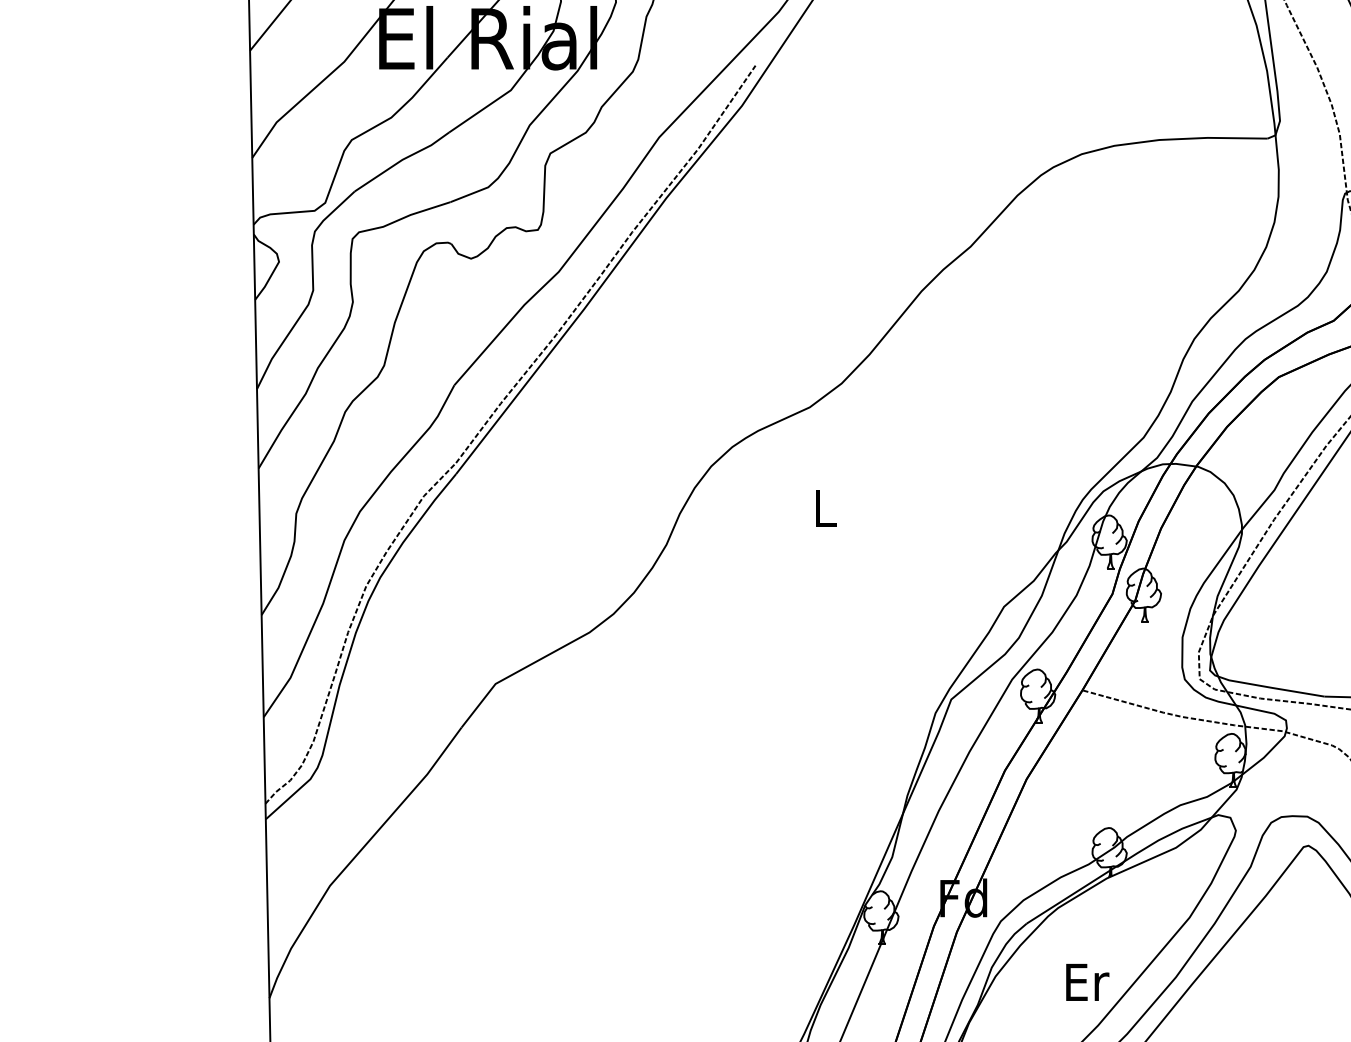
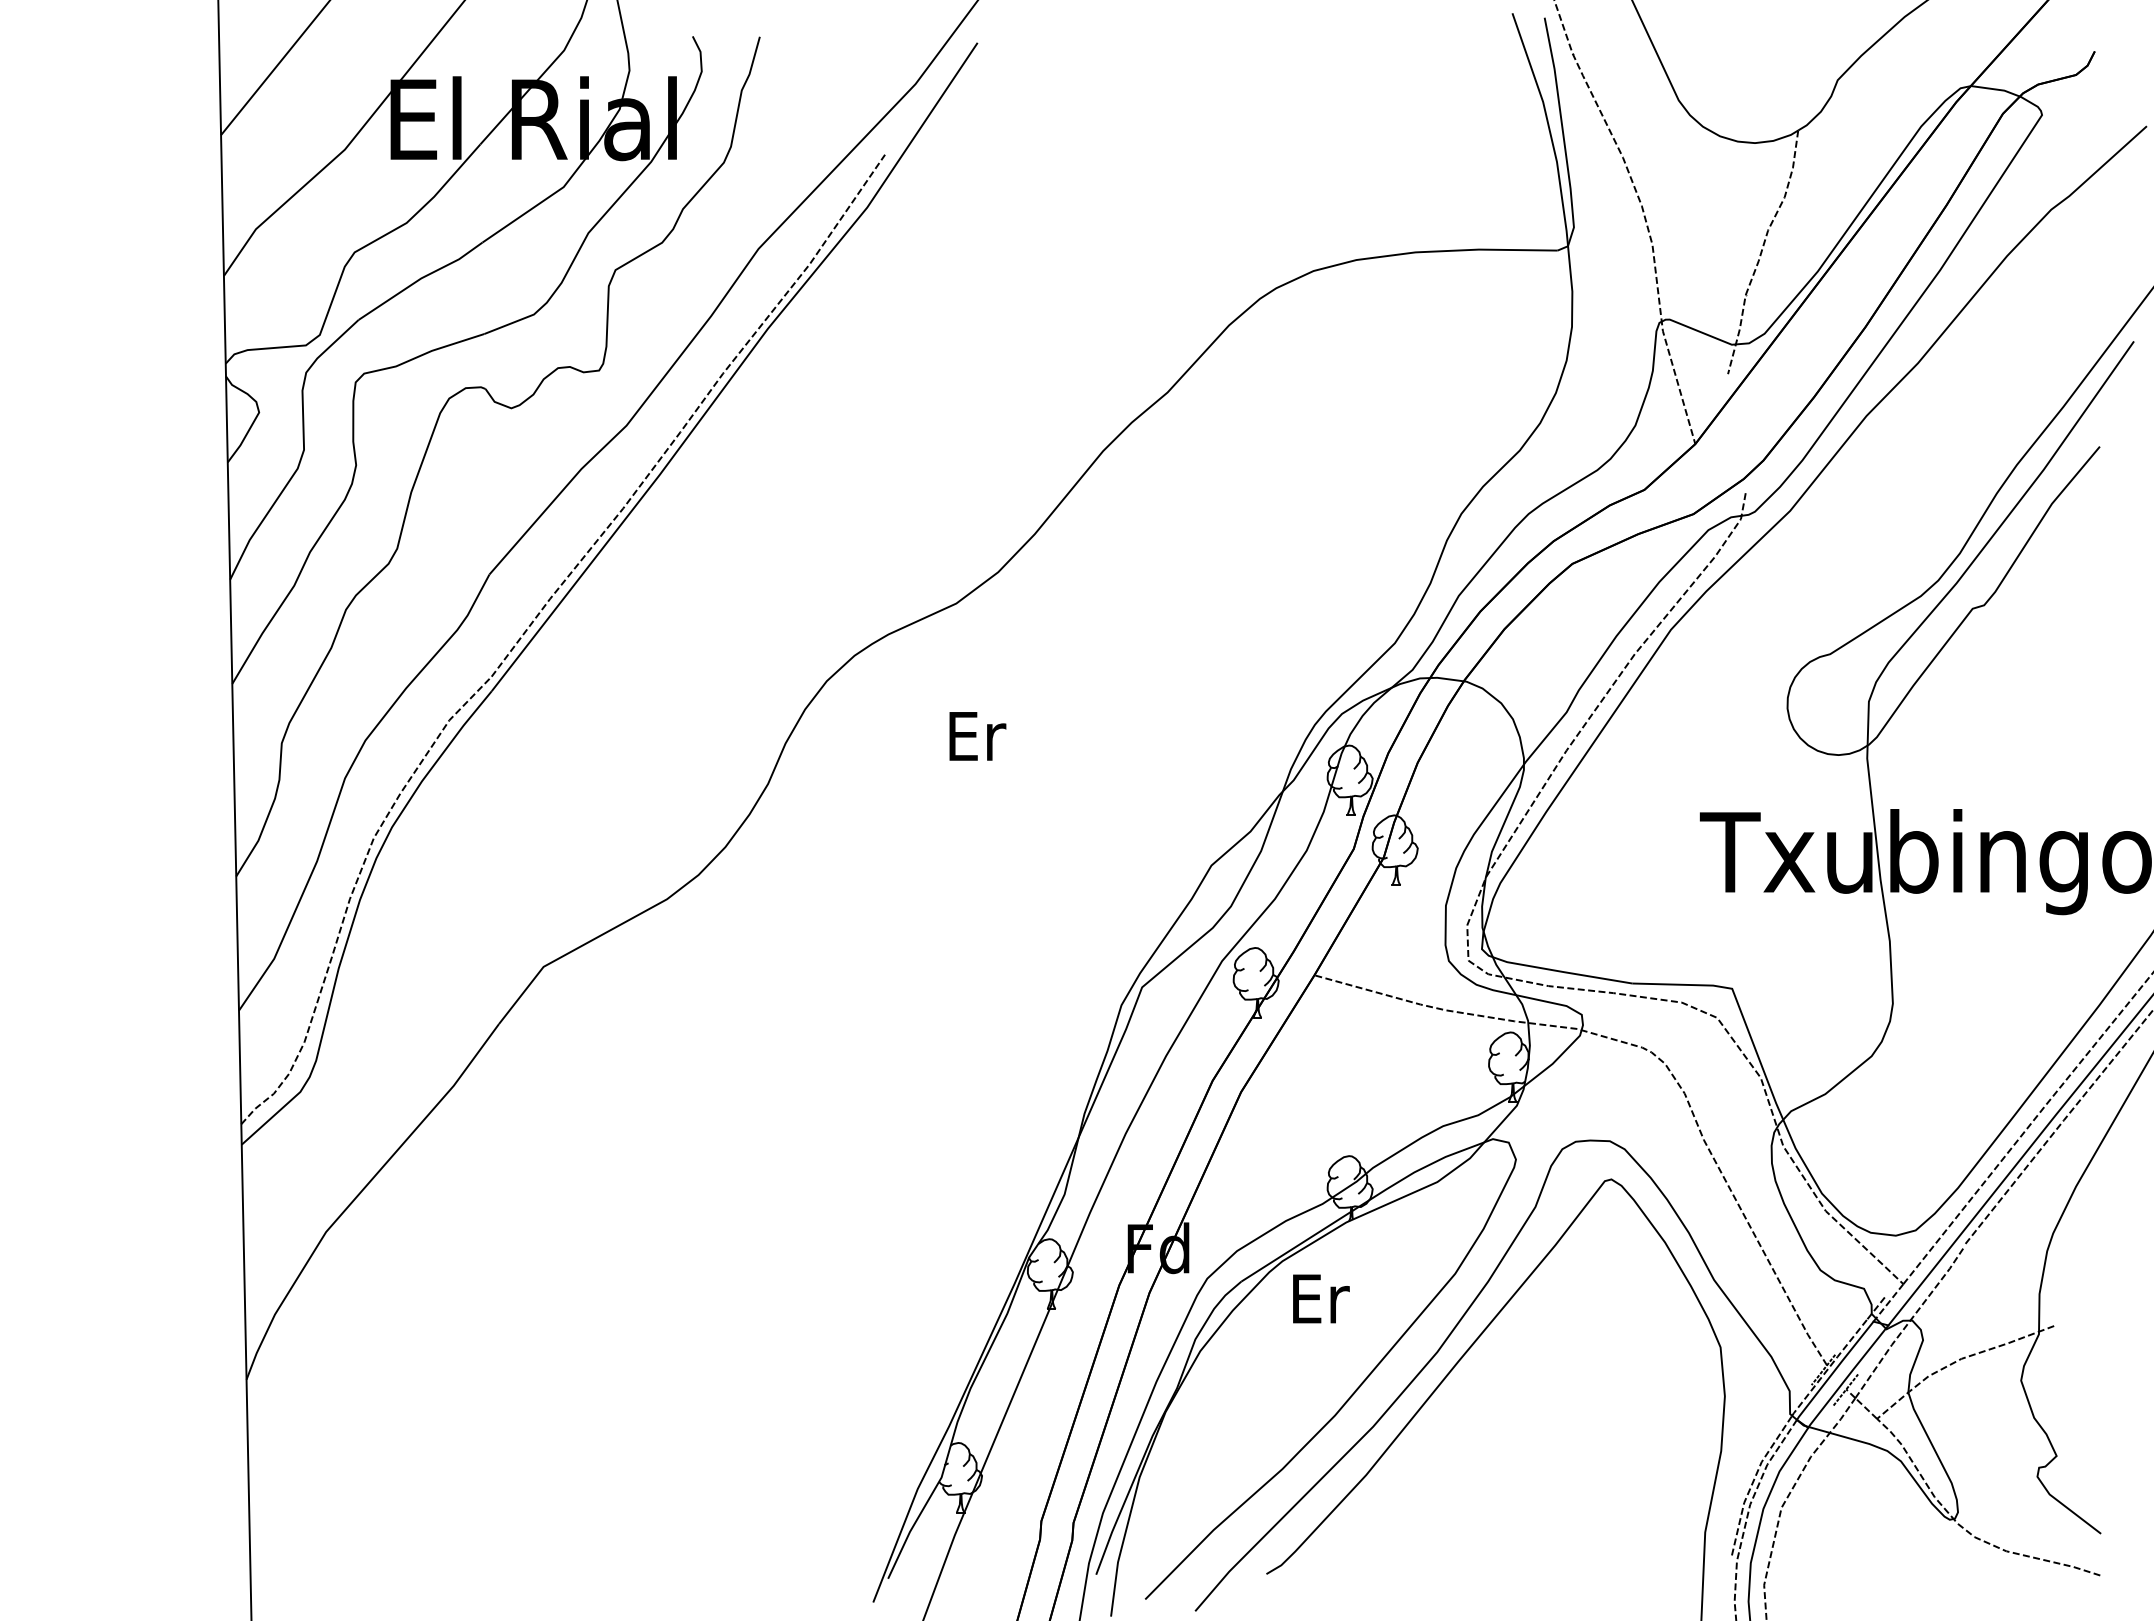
text: (825, 508) -> (977, 736), L -> Er
text: (1087, 982) -> (1321, 1298), moved

